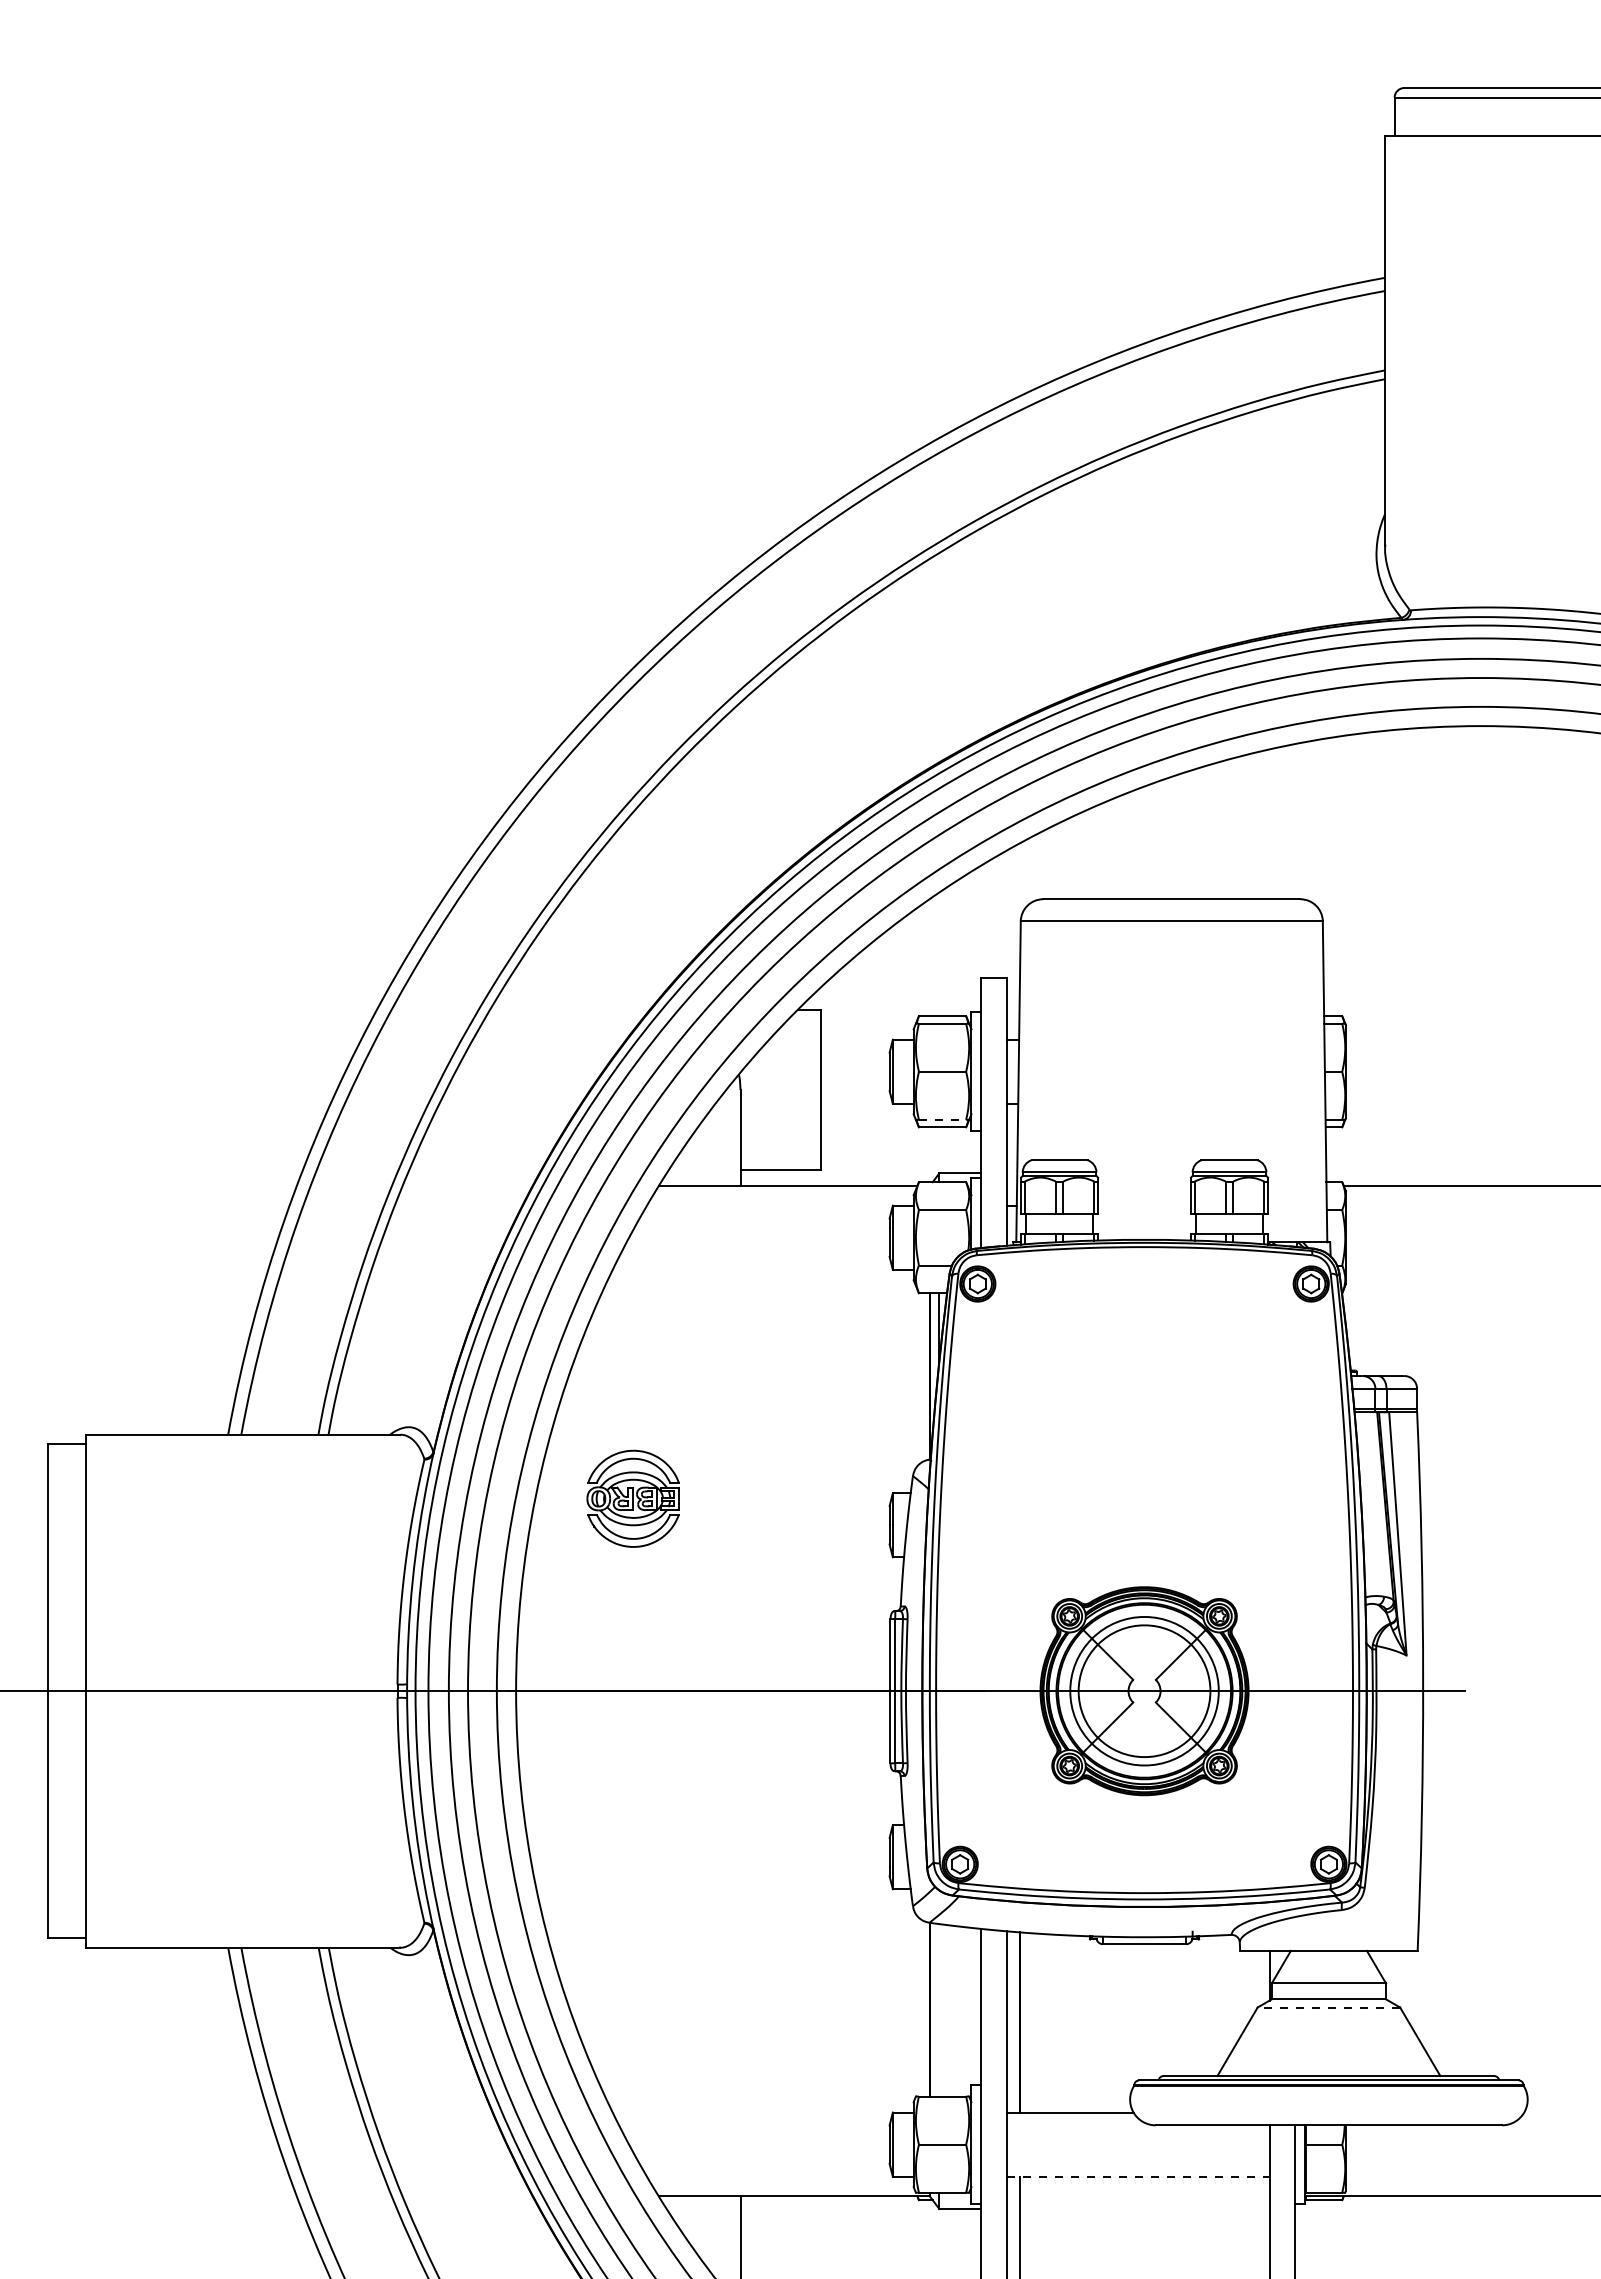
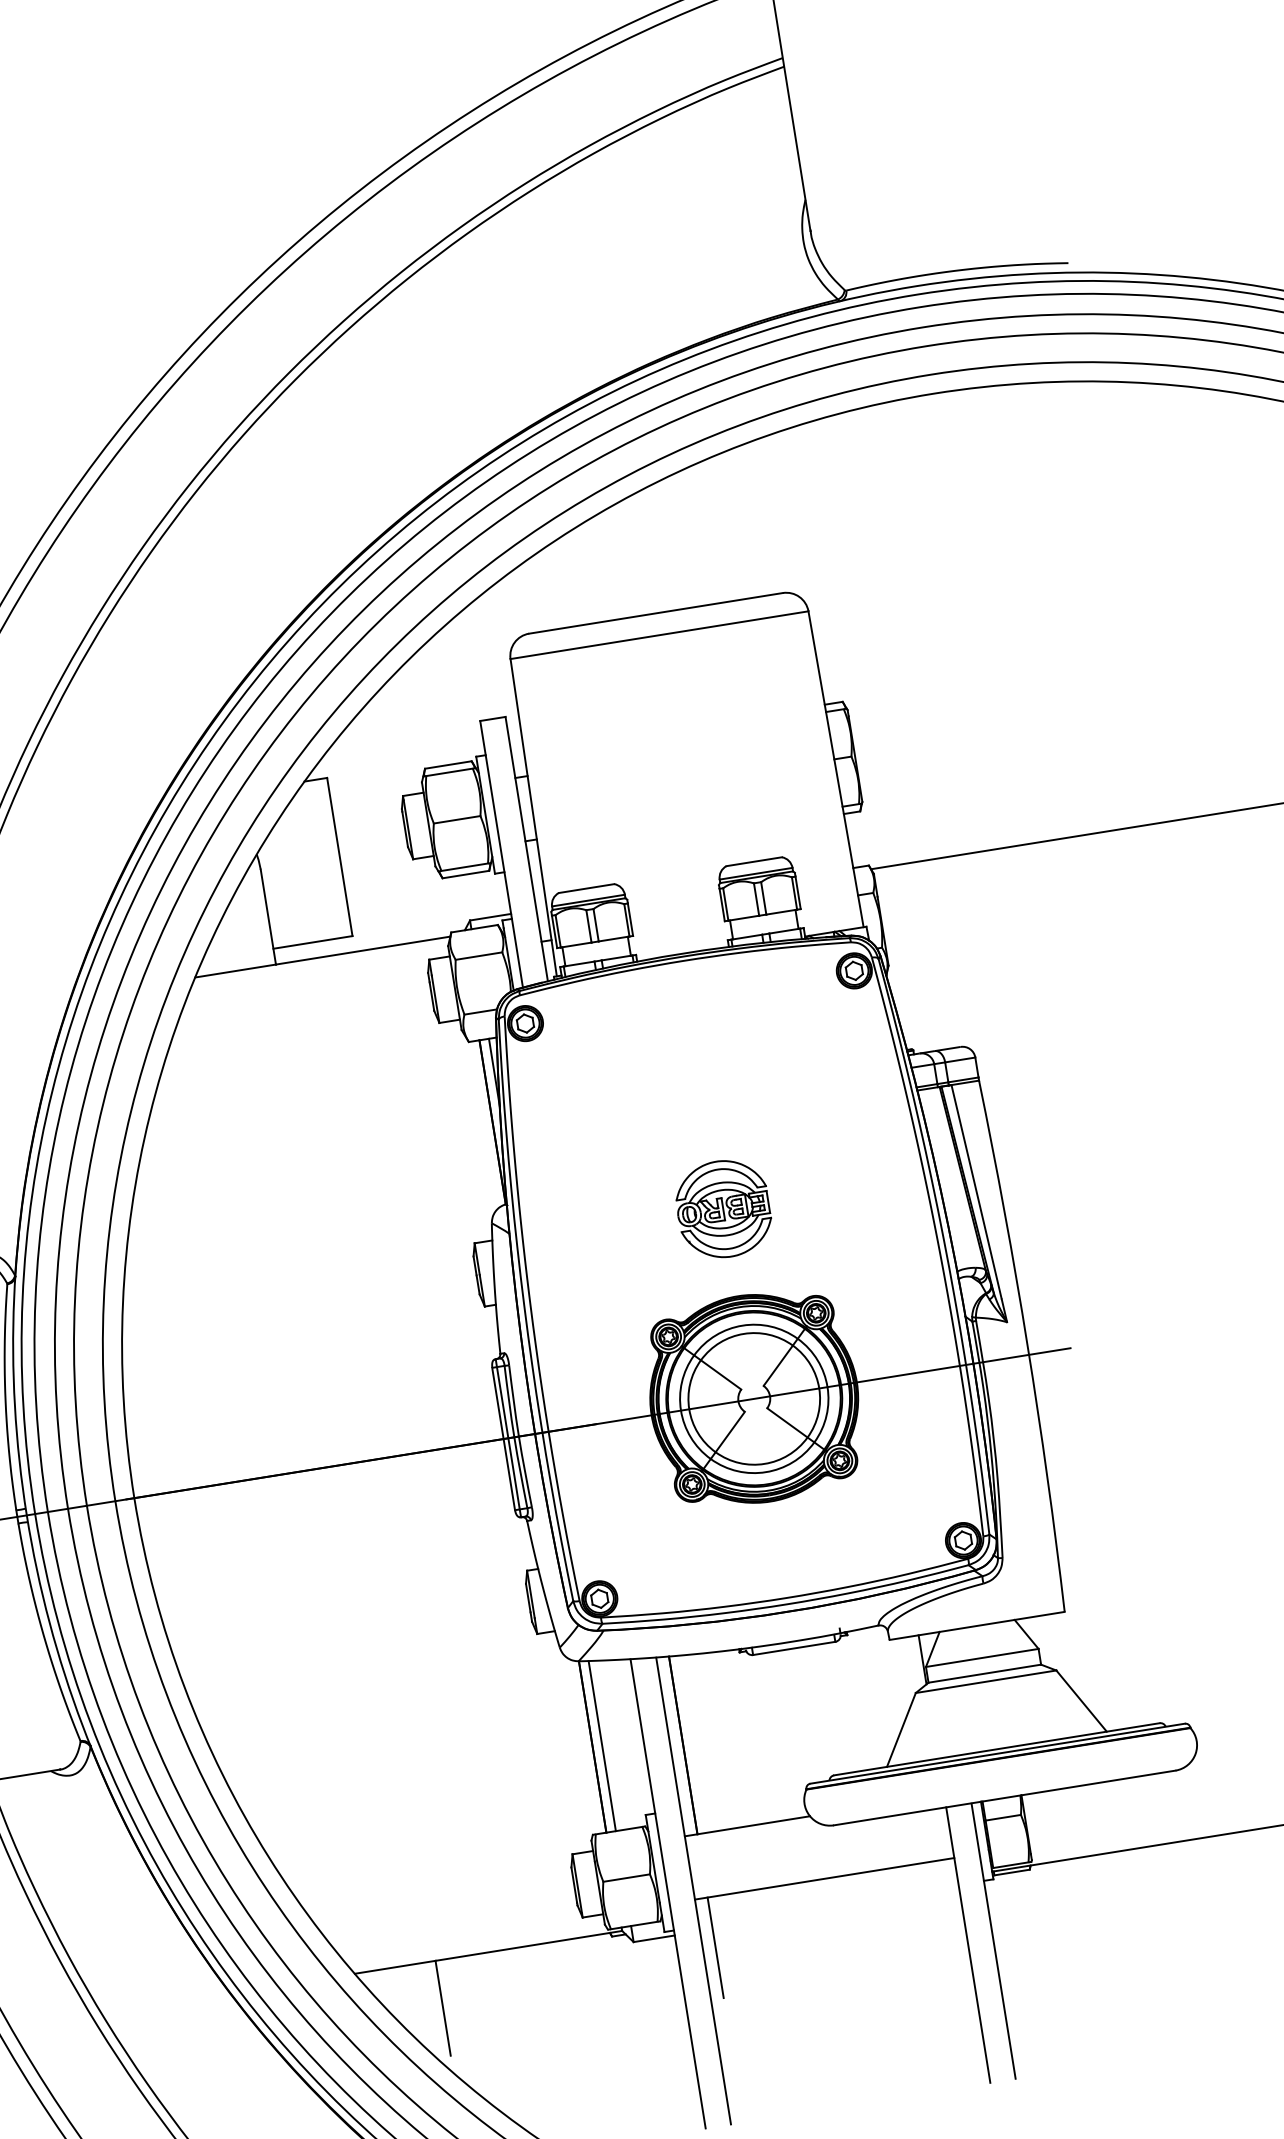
line: (942, 1119) -> (464, 866), dashed -> solid
part: (632, 1498) -> (722, 1208), moved
line: (1328, 2007) -> (985, 1681), dashed -> solid
line: (939, 2010) -> (602, 1746), added
line: (1138, 2176) -> (824, 1878), dashed -> solid

